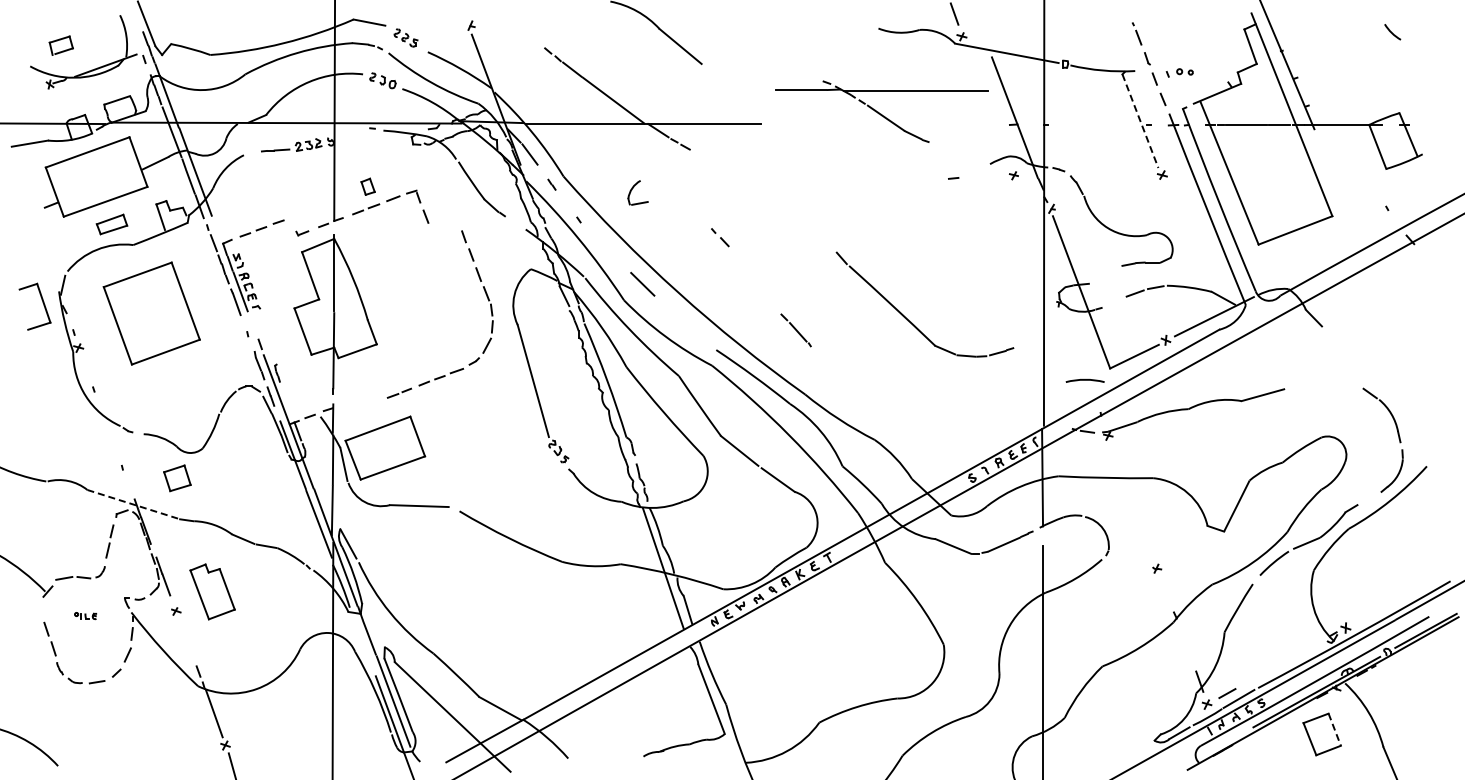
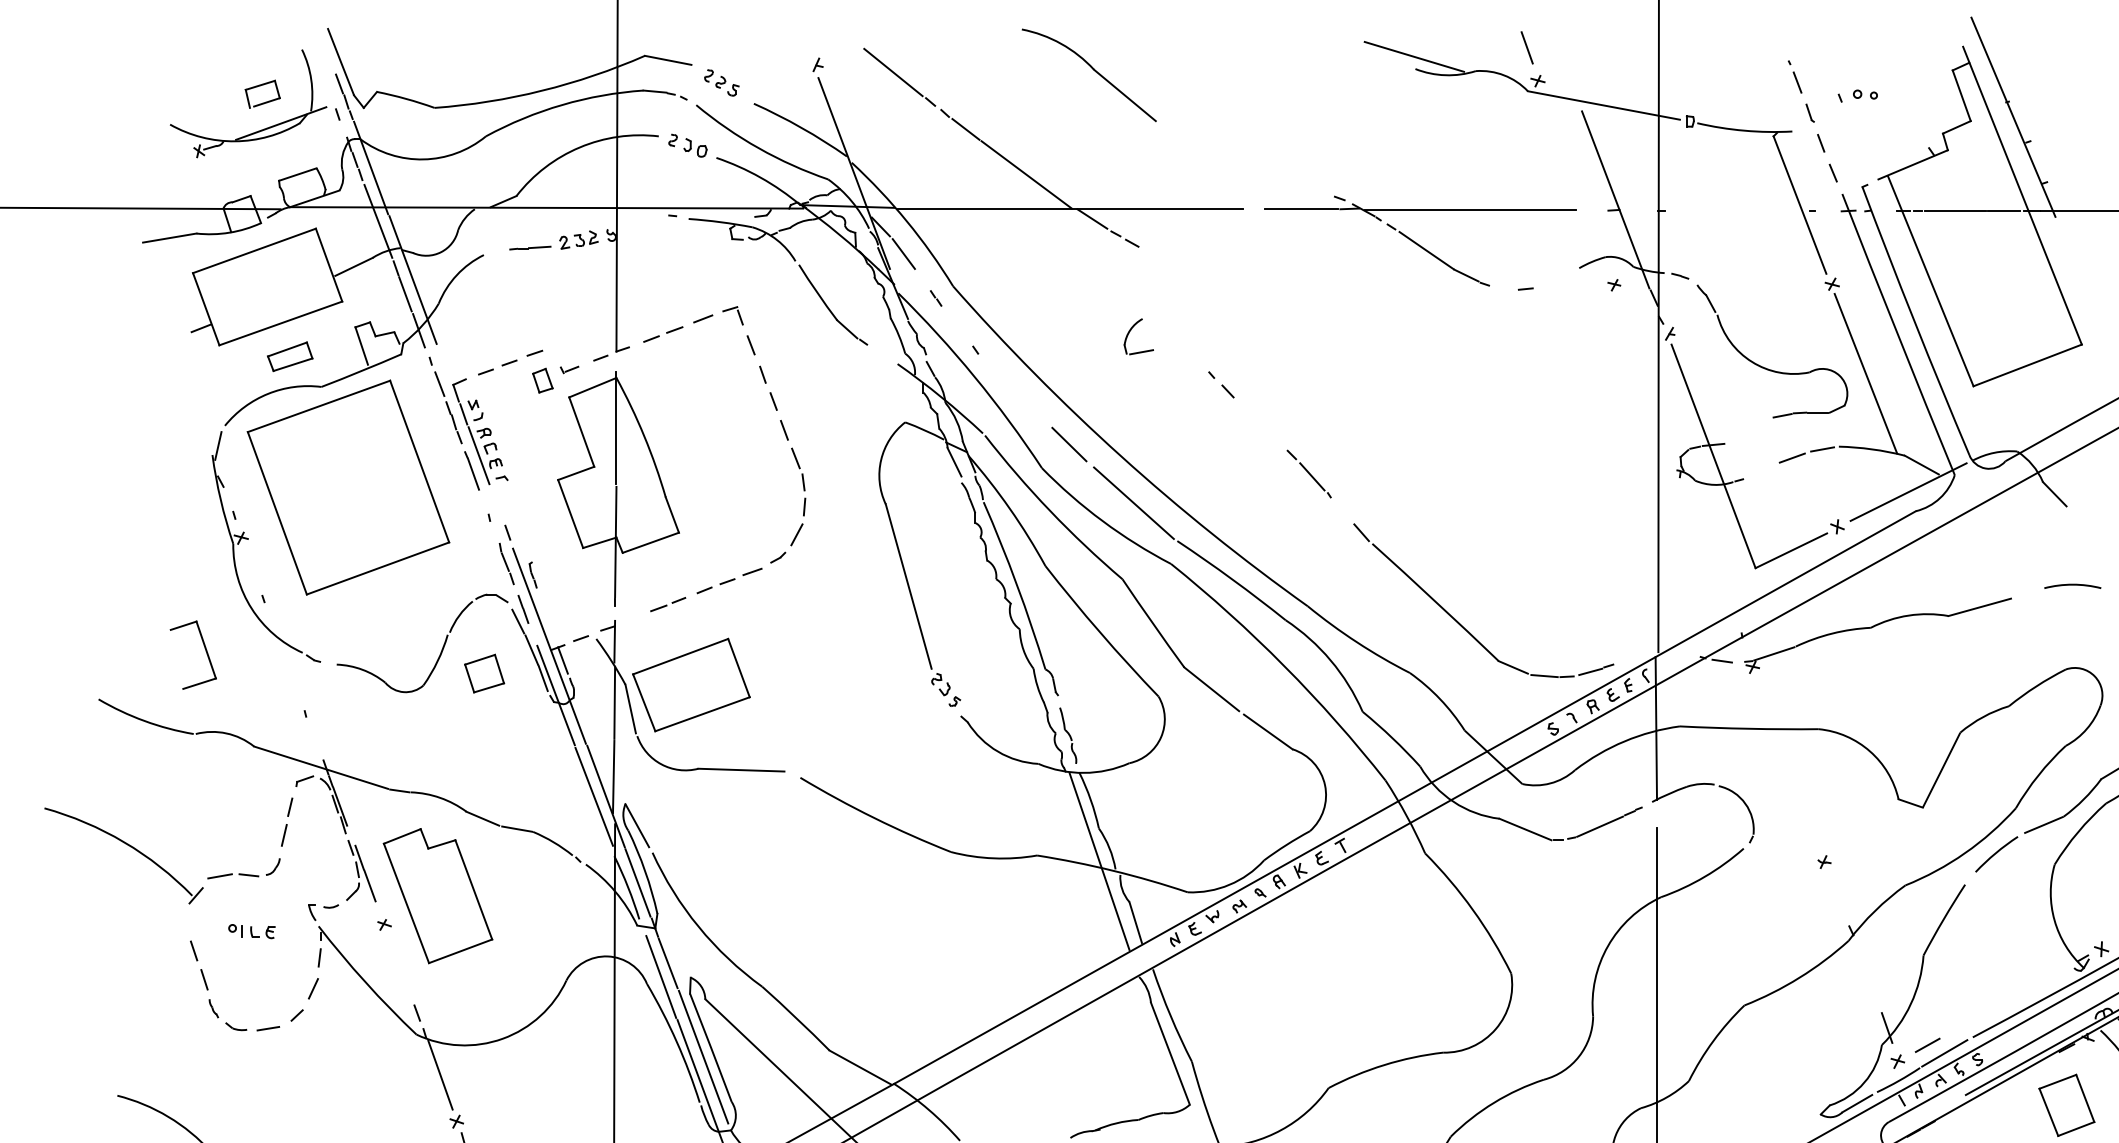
line: (877, 20) -> (1414, 57), added
line: (522, 30) -> (892, 71), added
part: (60, 45) -> (261, 93), moved
part: (1179, 72) -> (1857, 95), moved
part: (881, 111) -> (1419, 240), moved
line: (1140, 121) -> (1800, 205), dashed -> solid
part: (367, 186) -> (541, 380), moved
part: (637, 192) -> (1137, 336), moved
line: (1185, 235) -> (1866, 372), added
line: (720, 237) -> (1221, 384), moved
part: (485, 294) -> (794, 459), moved
part: (42, 303) -> (204, 650), moved
part: (151, 313) -> (348, 487), size x1.43
part: (912, 322) -> (1465, 626), moved
line: (686, 323) -> (1133, 502), added
line: (795, 330) -> (1308, 474), moved
arc: (1084, 380) -> (2071, 585), moved
part: (177, 478) -> (484, 673), moved
line: (133, 504) -> (321, 767), dashed -> solid
part: (212, 591) -> (437, 895), size x1.67
part: (85, 615) -> (251, 930), size x1.43
line: (364, 646) -> (660, 976), added
line: (1334, 730) -> (2084, 1099), dashed -> solid

